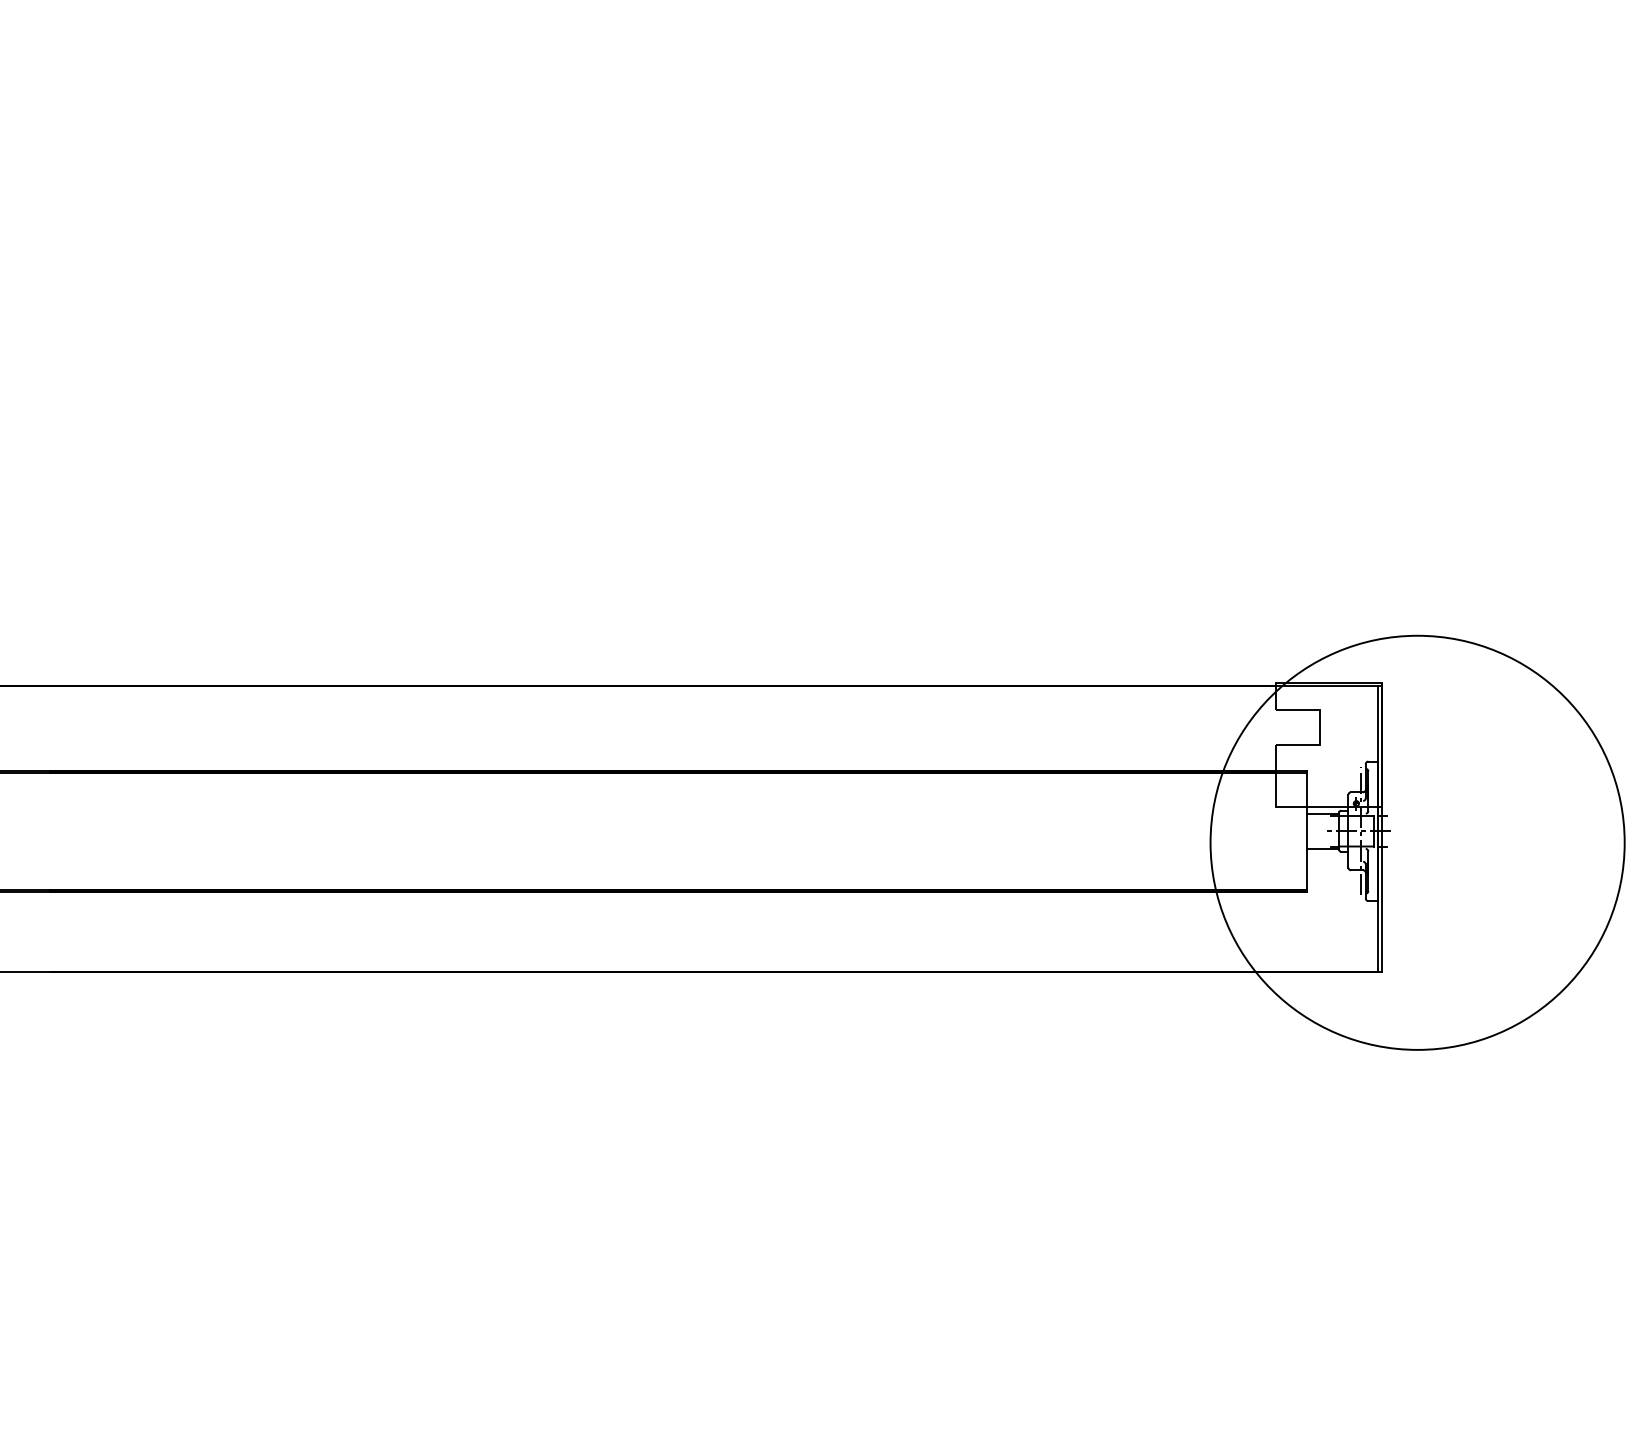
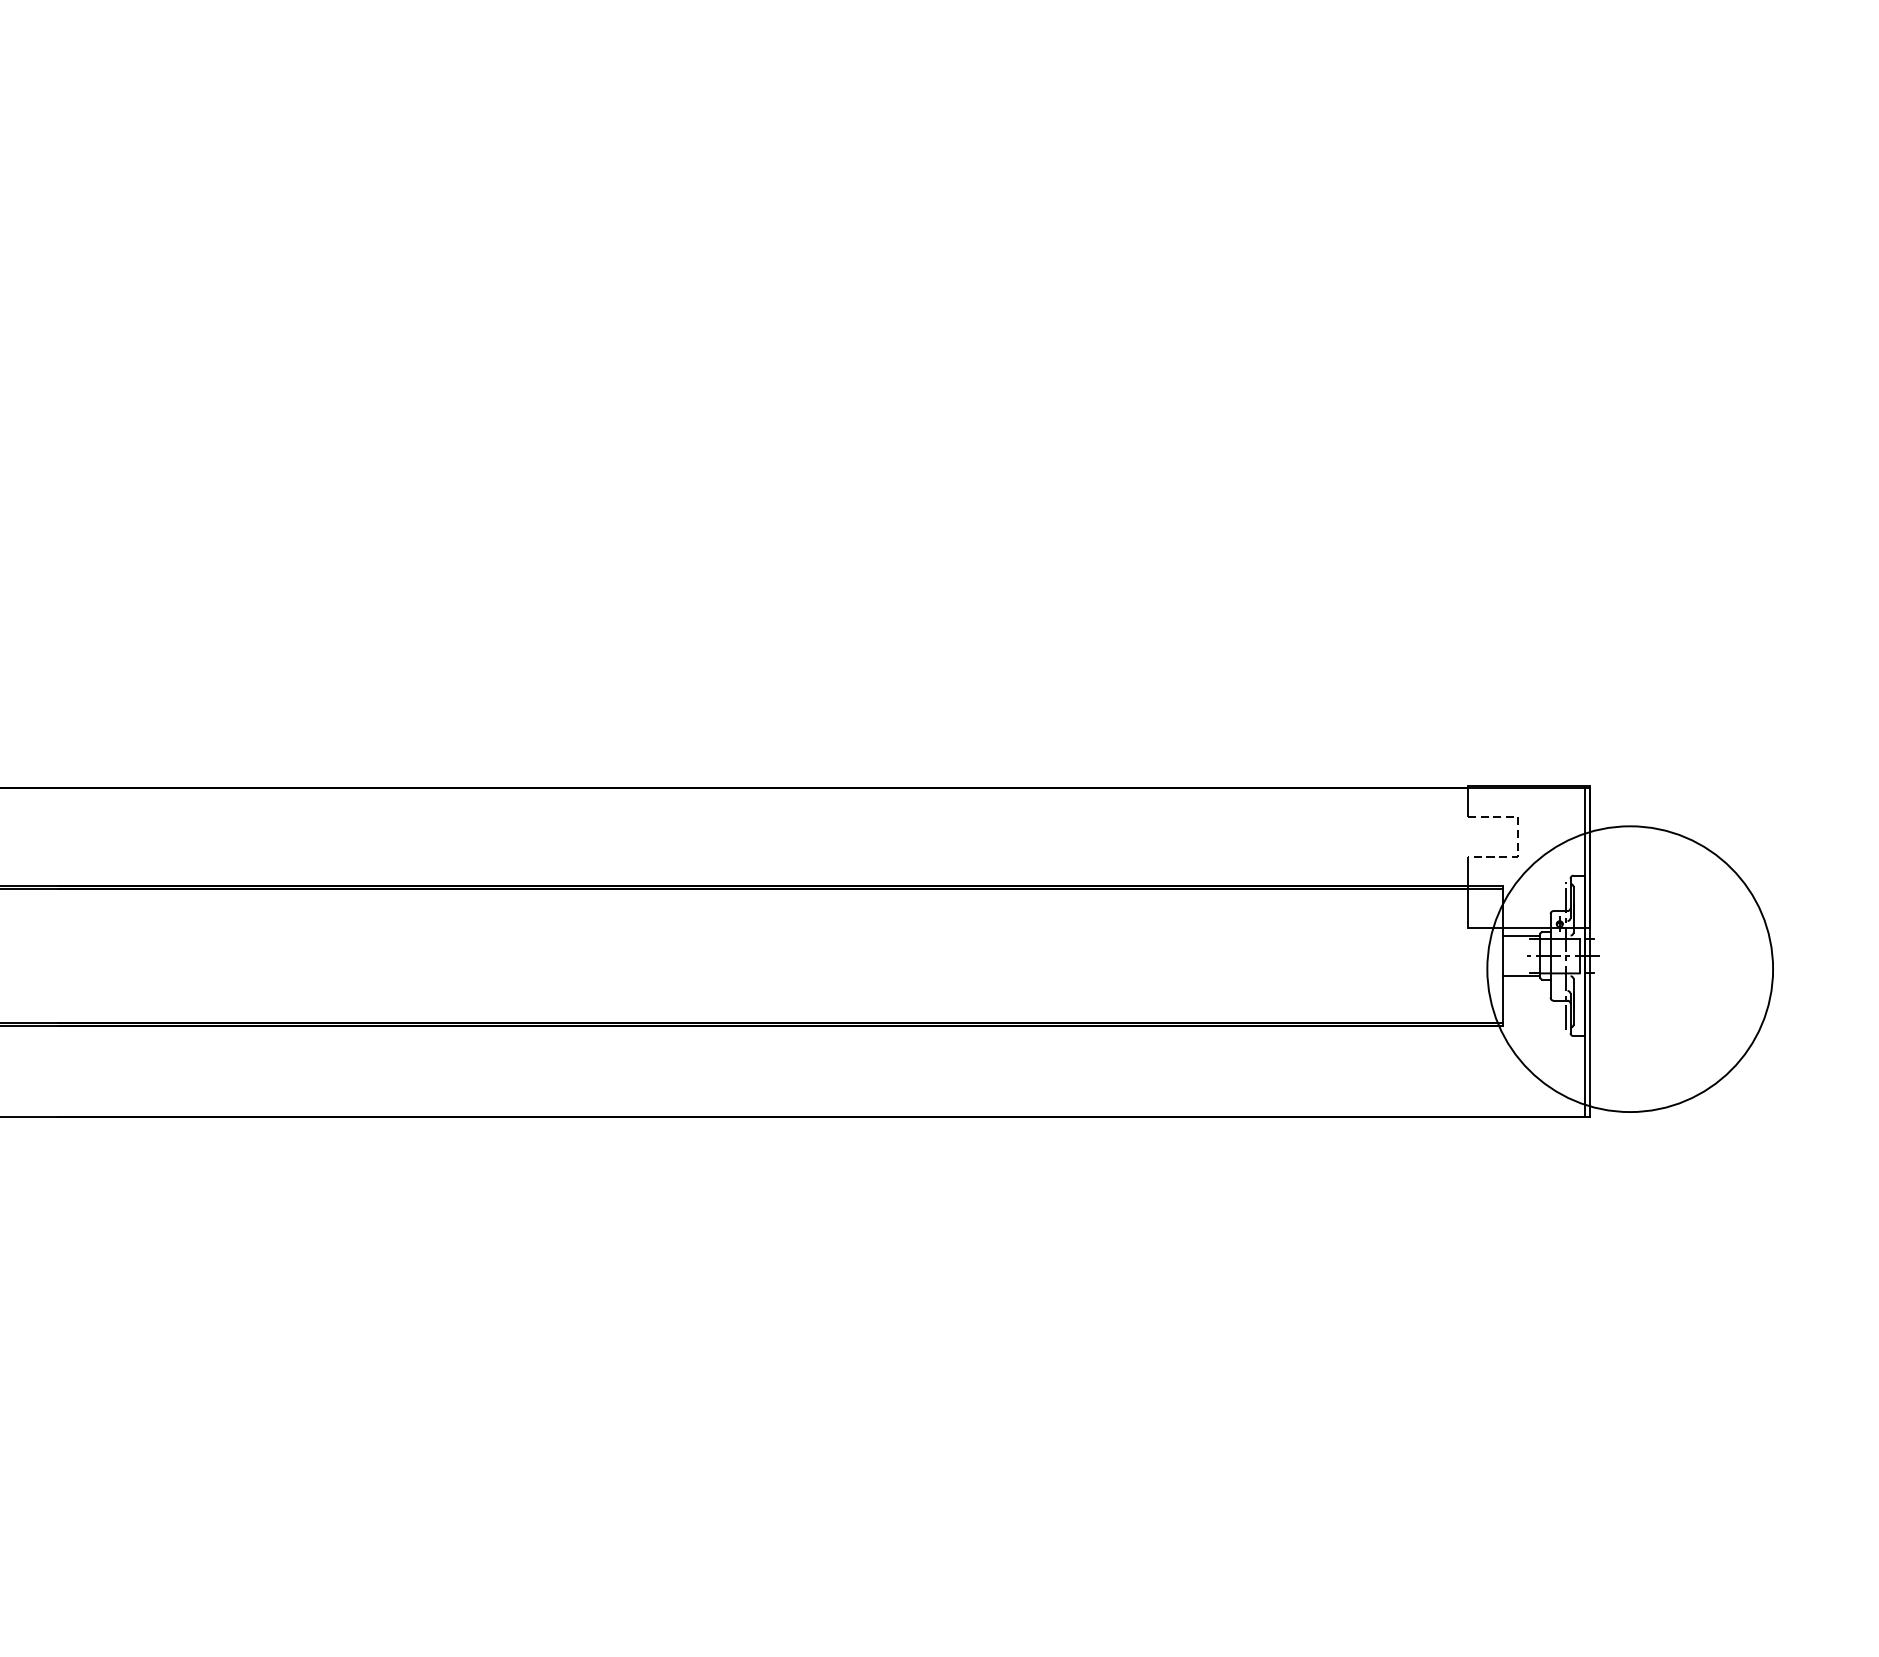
line: (1319, 727) -> (1517, 836), solid -> dashed
circle: (1417, 842) -> (1630, 968), size x0.6

